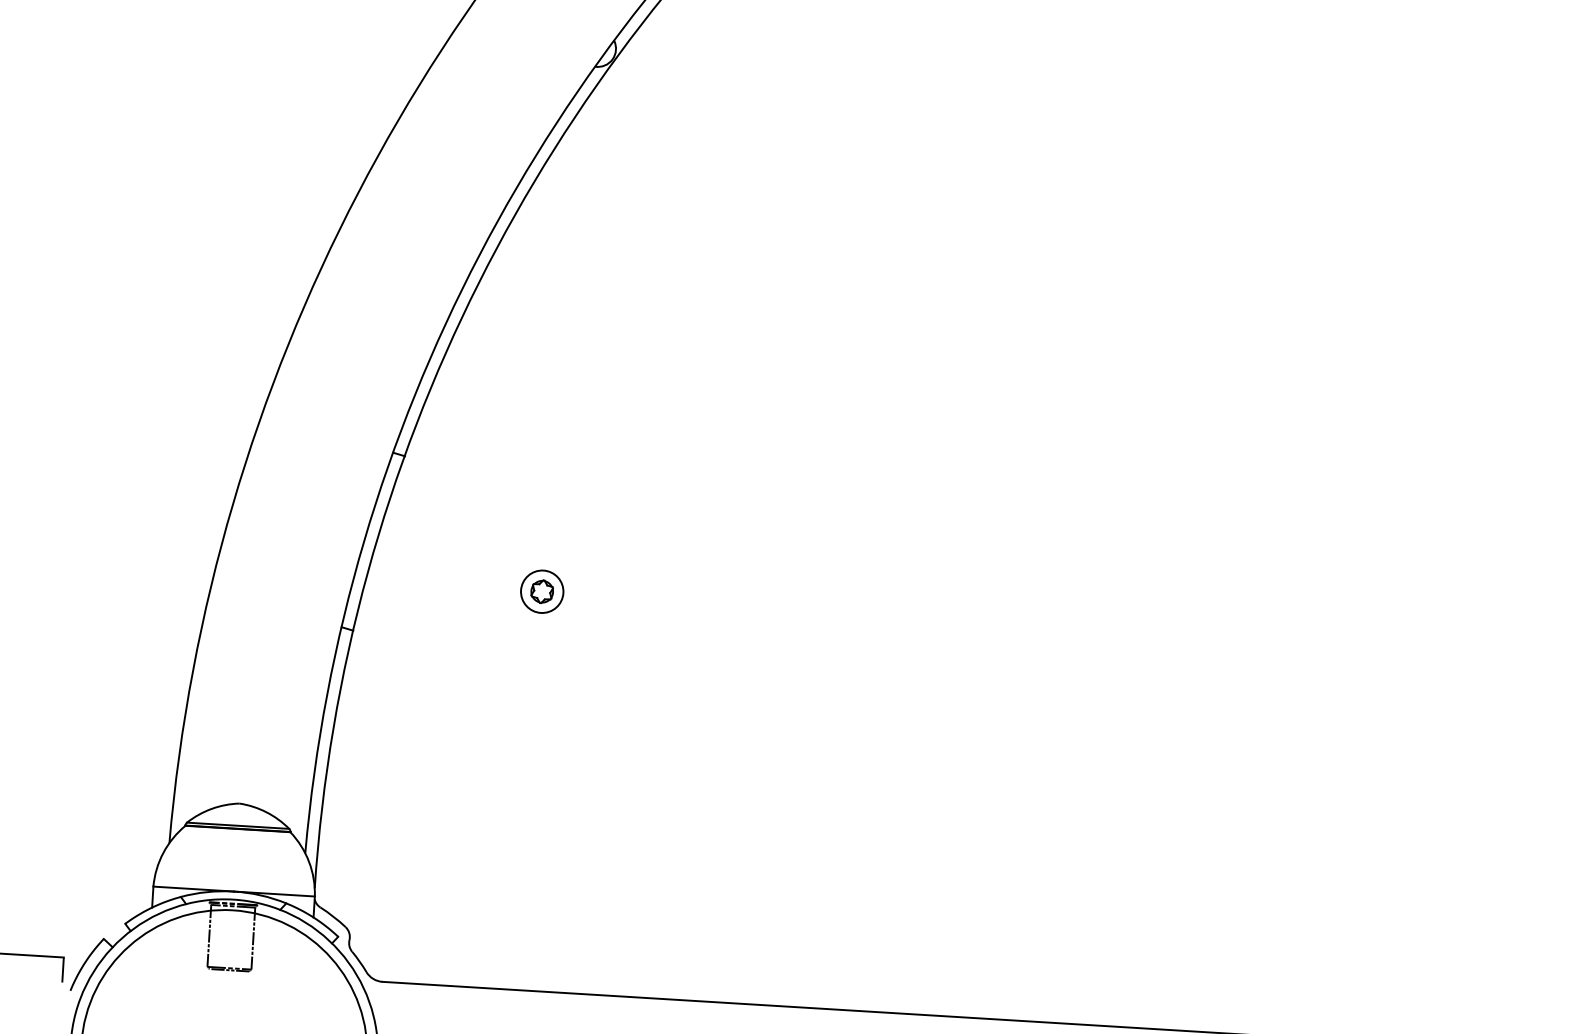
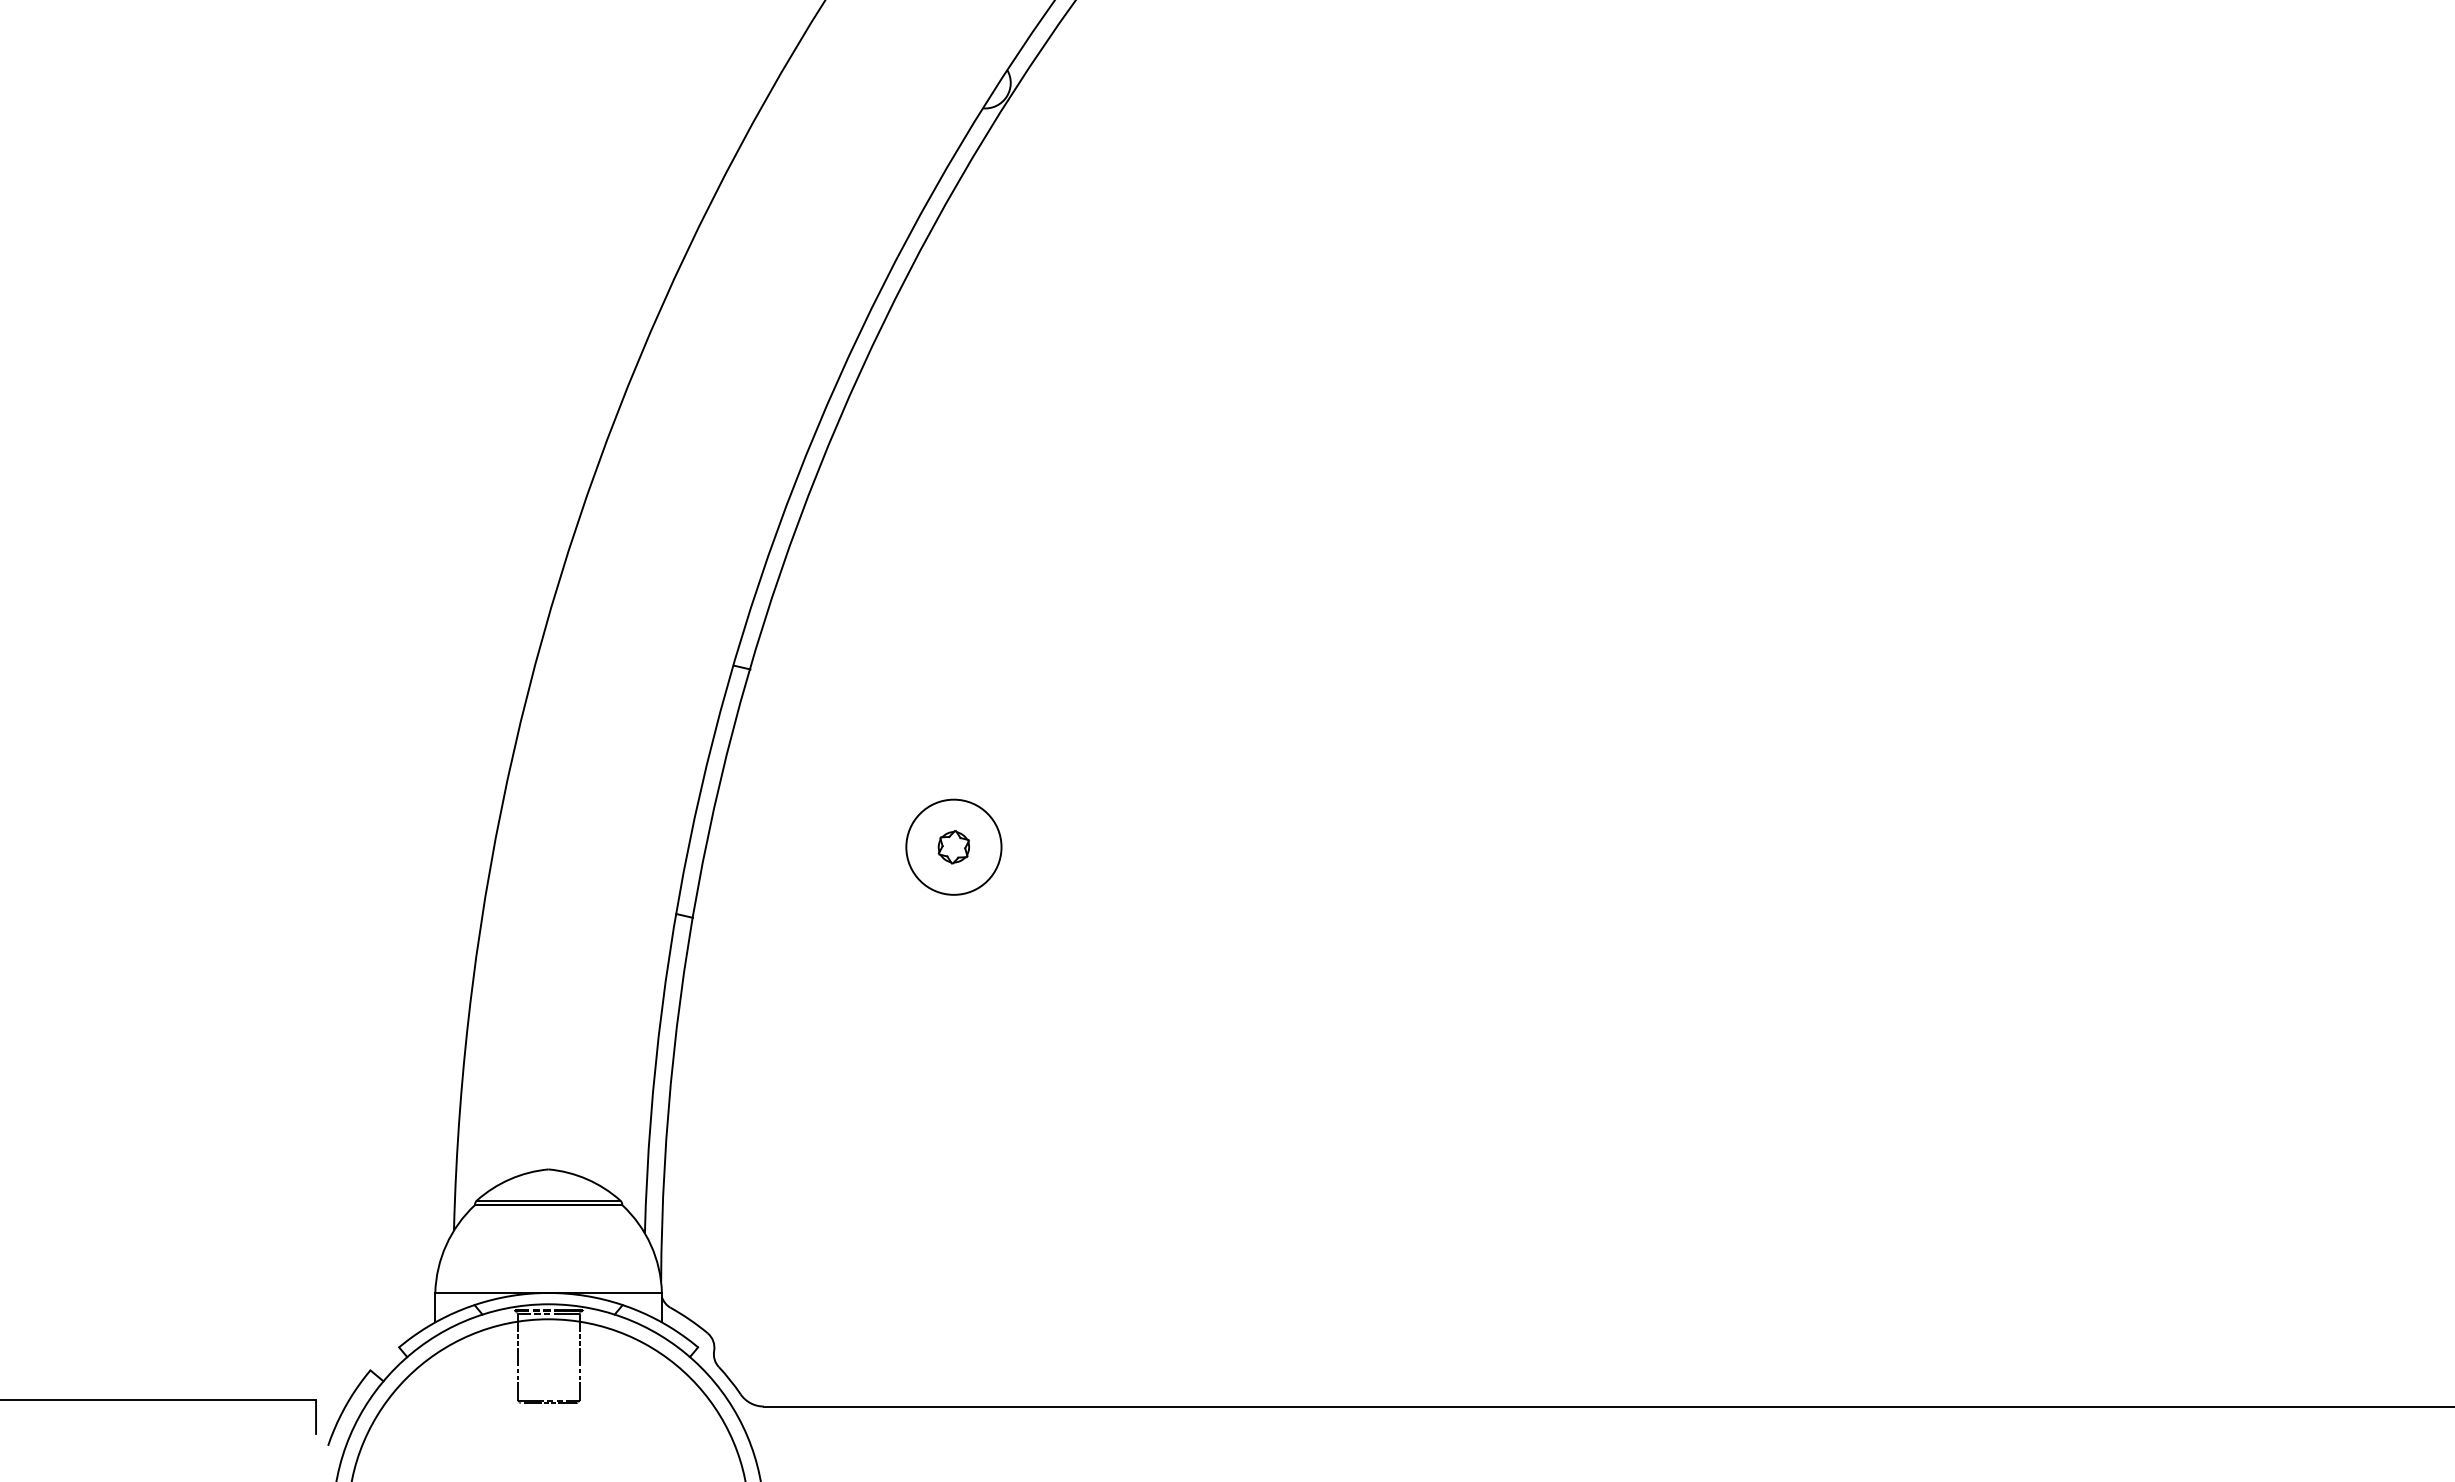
circle: (541, 591) -> (953, 847), size x1.6

